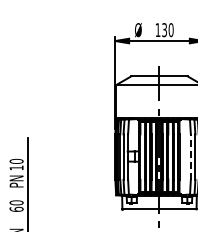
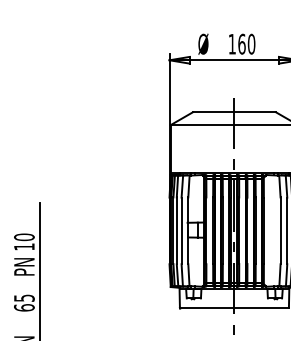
text: (164, 30) -> (241, 44), 130 -> 160
line: (190, 157) -> (280, 231), dashed -> solid
text: (16, 202) -> (24, 297), 60 -> 65

